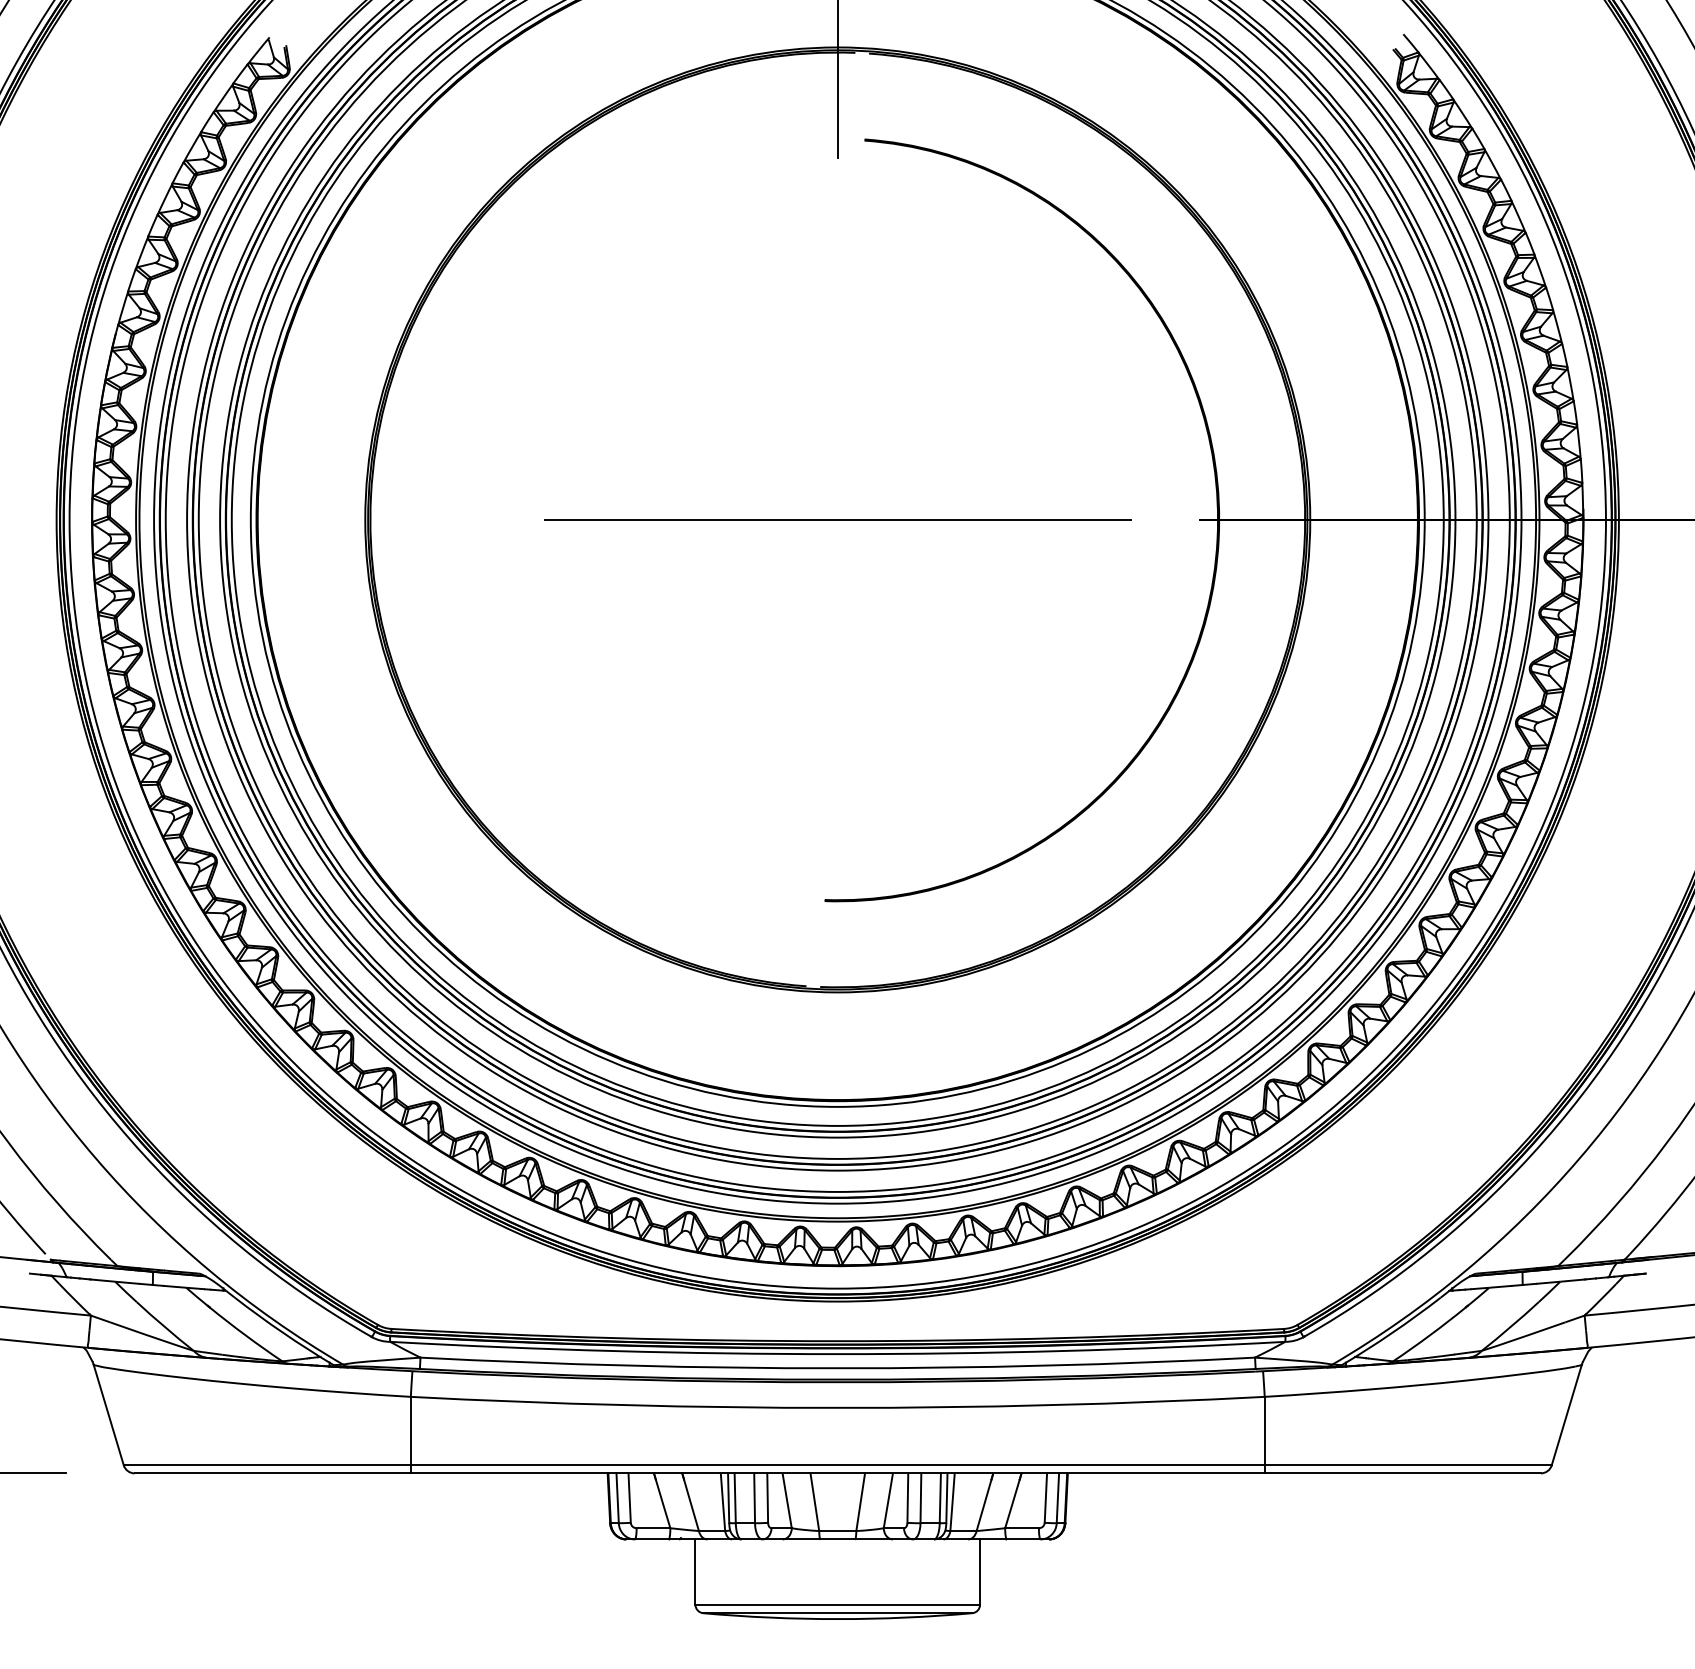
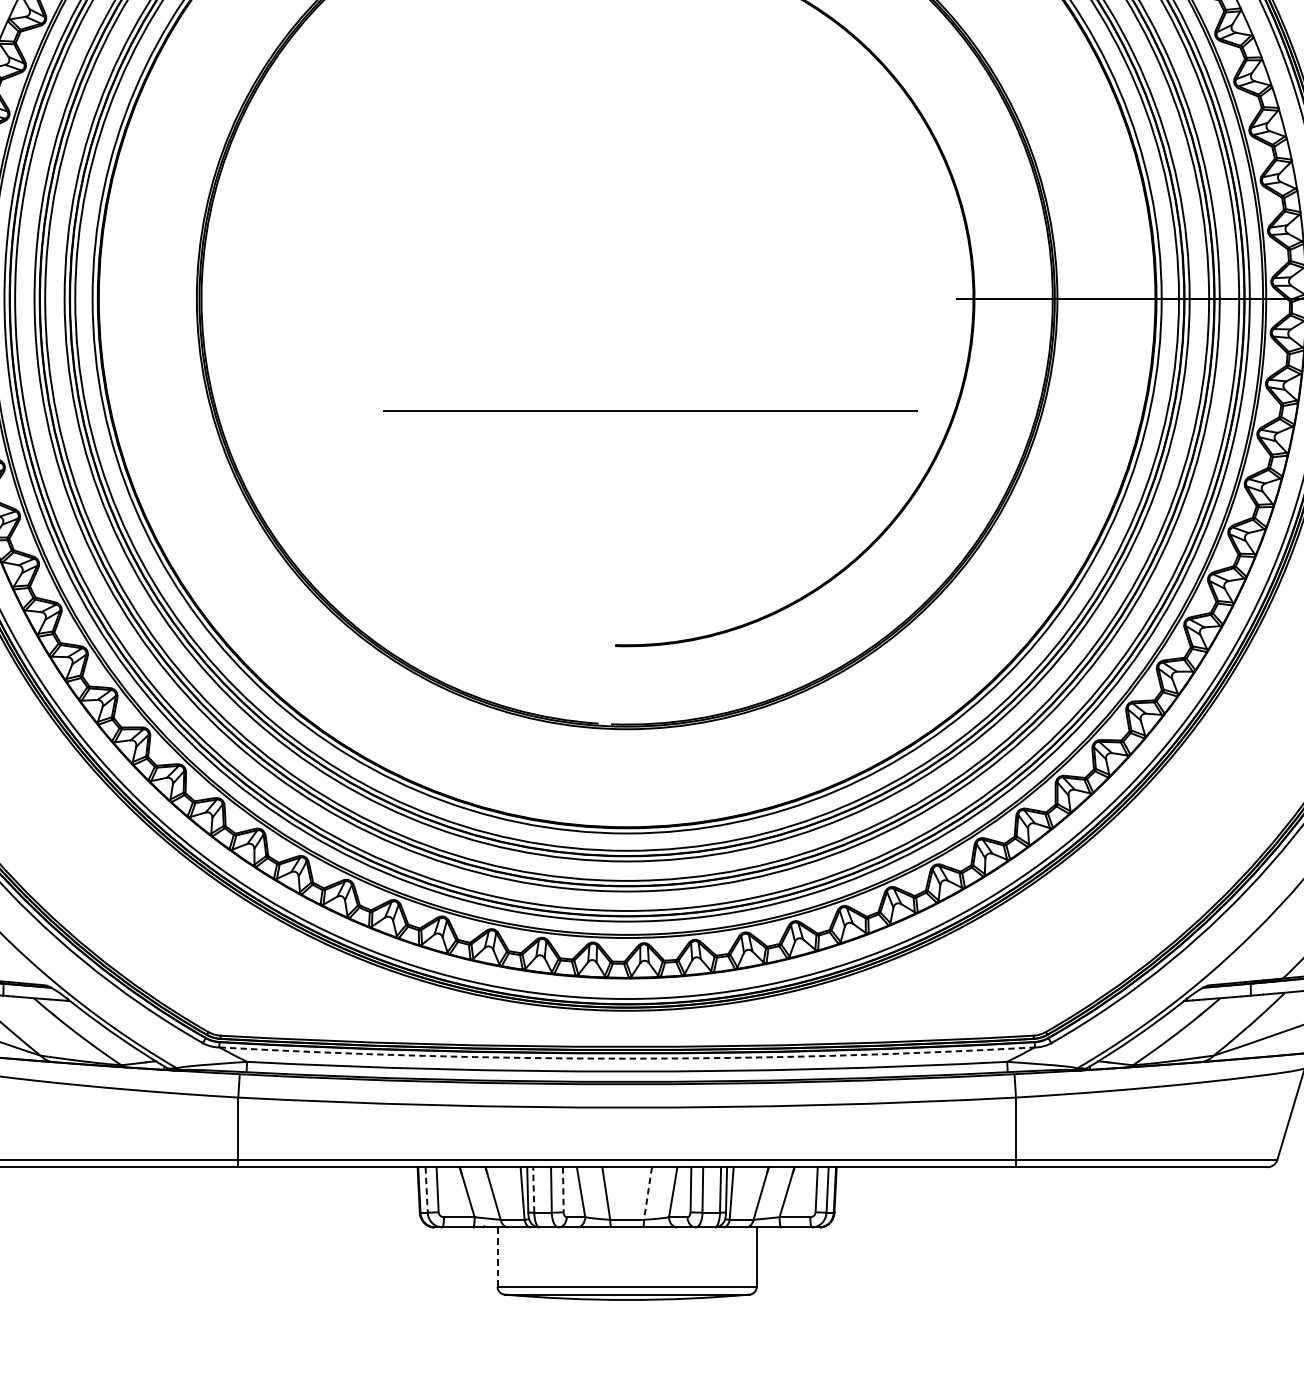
line: (837, 519) -> (650, 410), moved
arc: (837, 1354) -> (626, 1058), solid -> dashed
line: (617, 1498) -> (426, 1190), solid -> dashed
line: (735, 1498) -> (534, 1190), solid -> dashed
line: (767, 1498) -> (563, 1190), solid -> dashed
line: (860, 1502) -> (647, 1193), solid -> dashed
line: (695, 1572) -> (497, 1257), solid -> dashed

